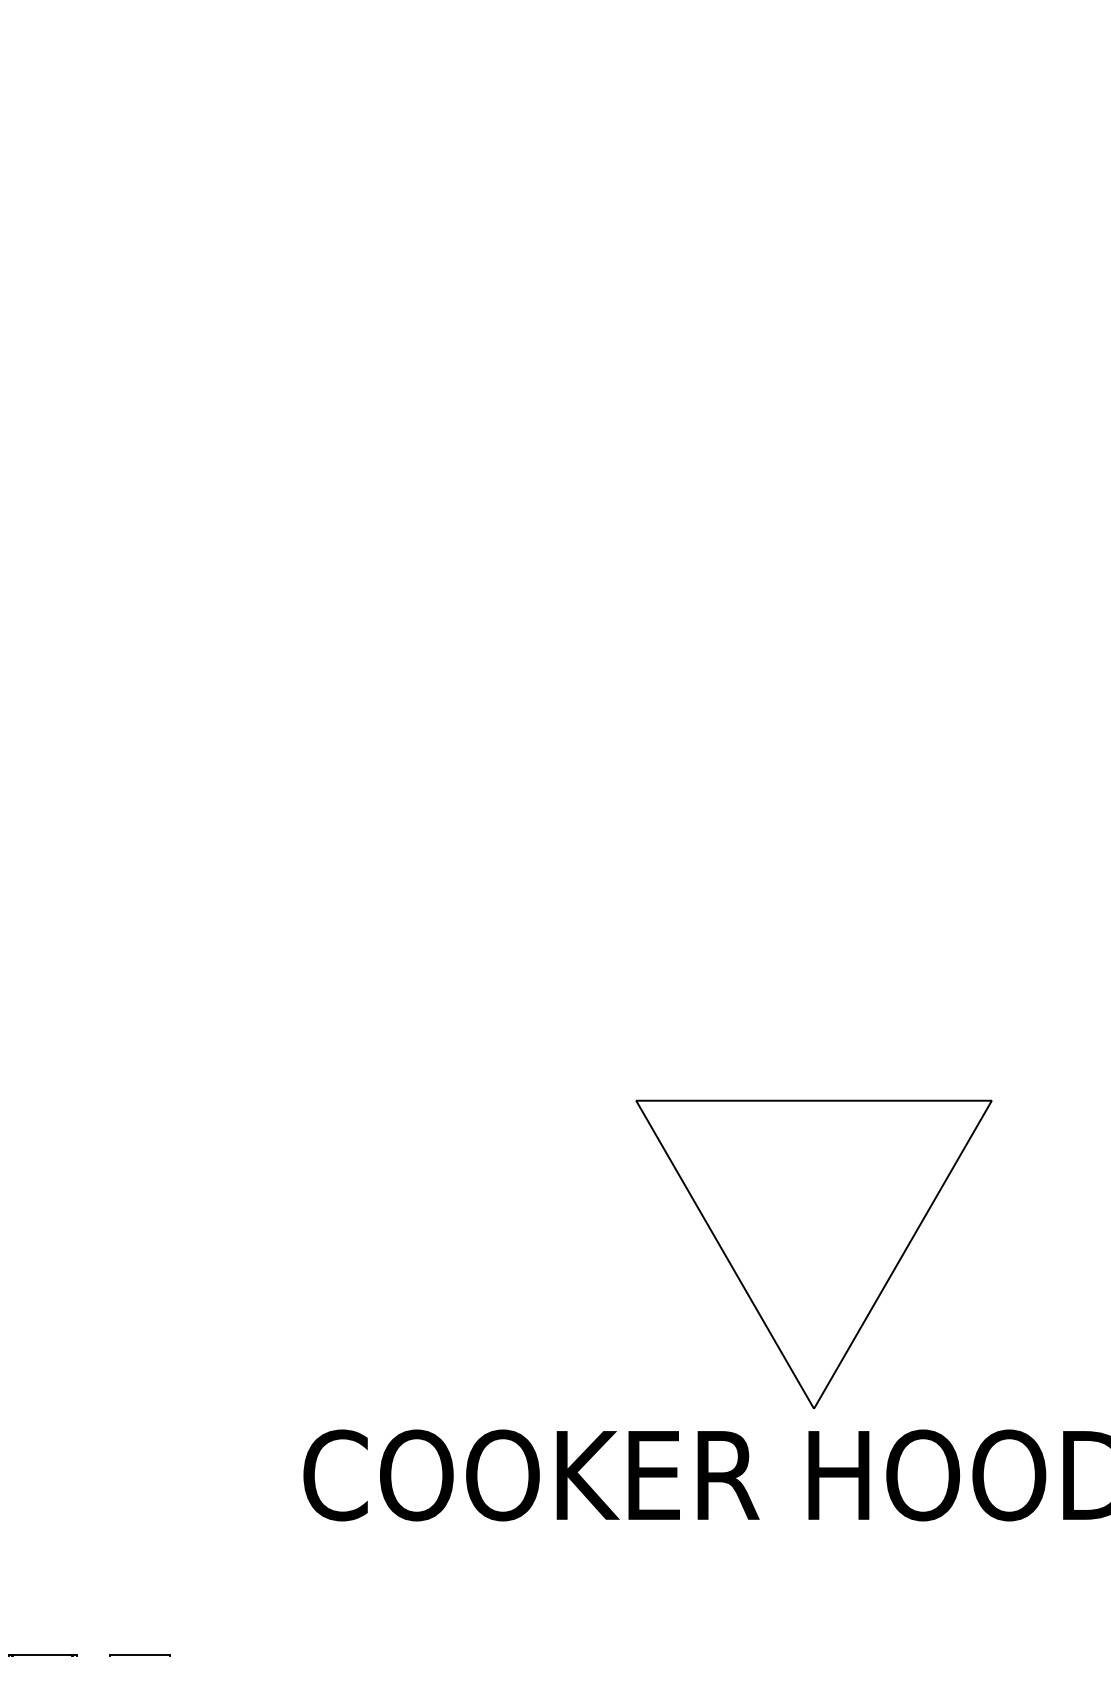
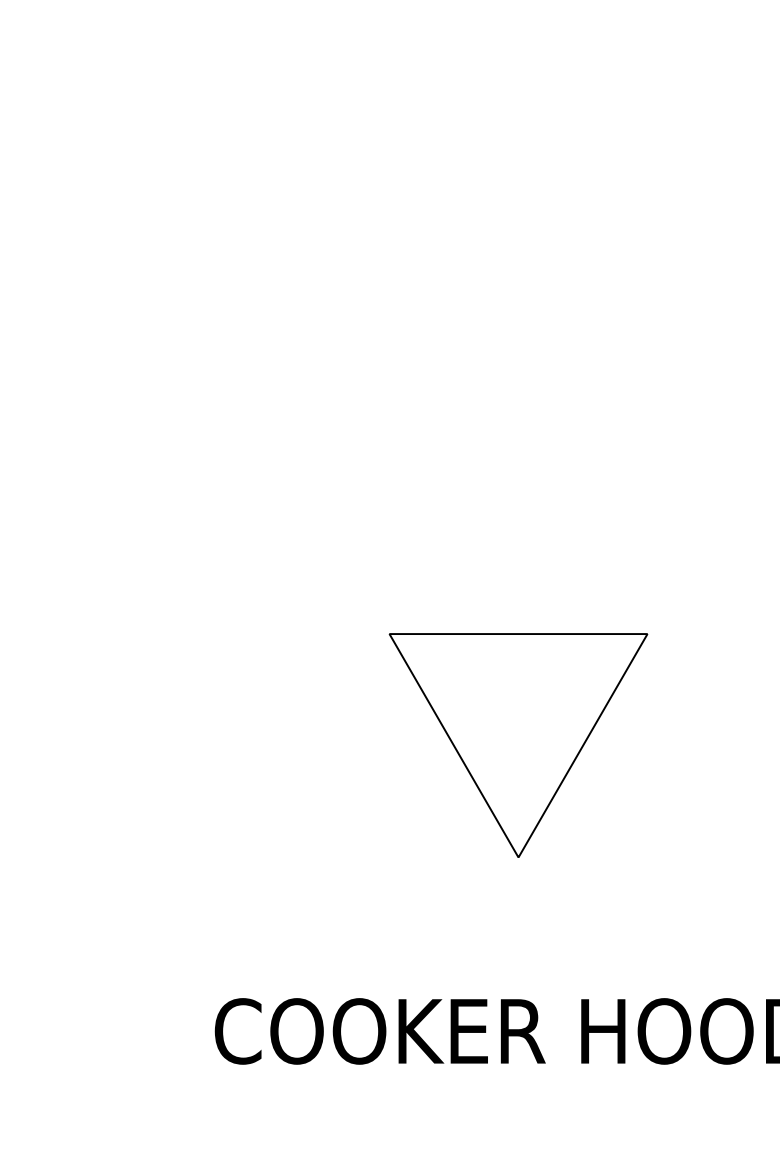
part: (813, 1253) -> (518, 744), moved

